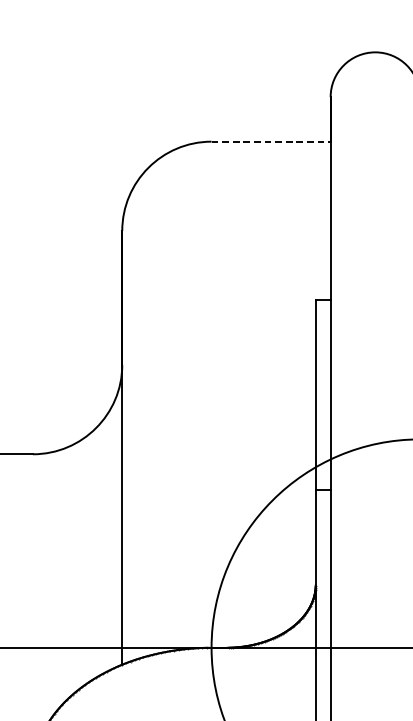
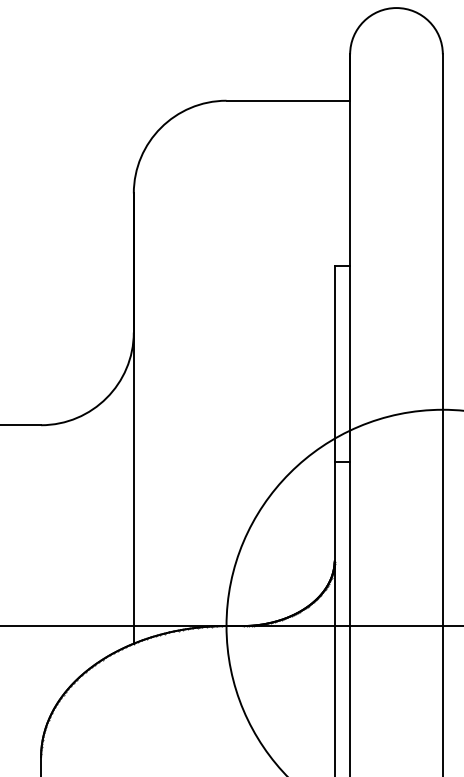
line: (271, 141) -> (288, 100), dashed -> solid

